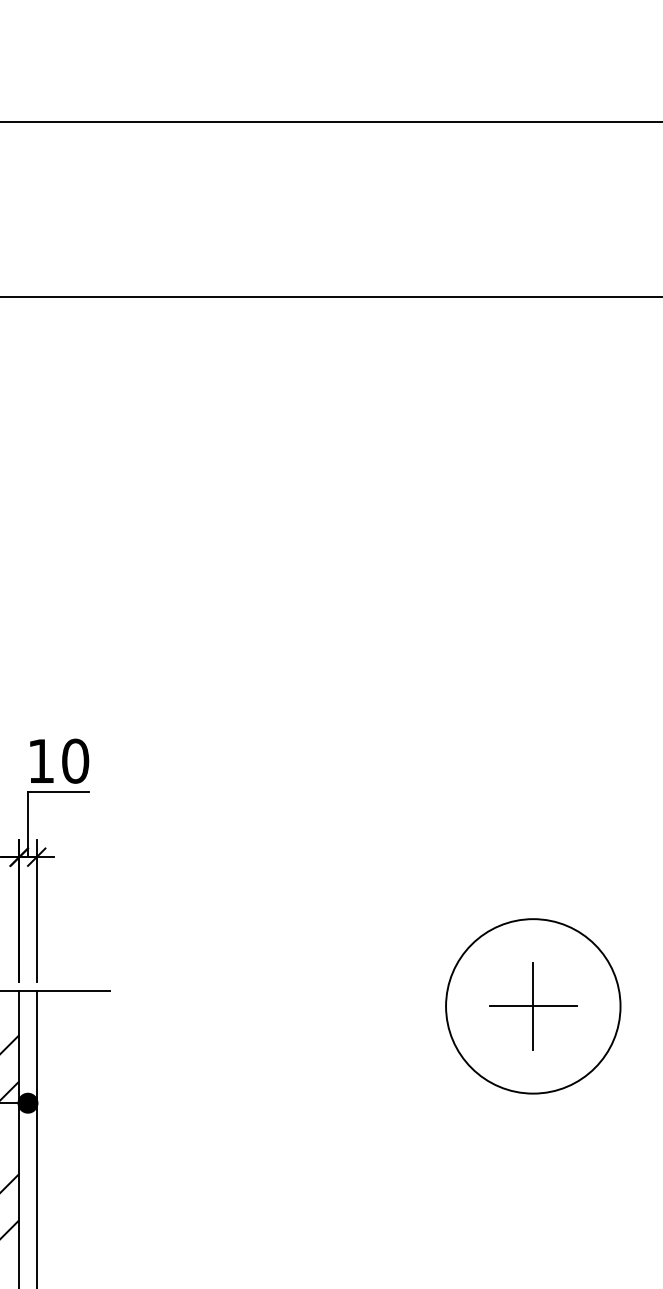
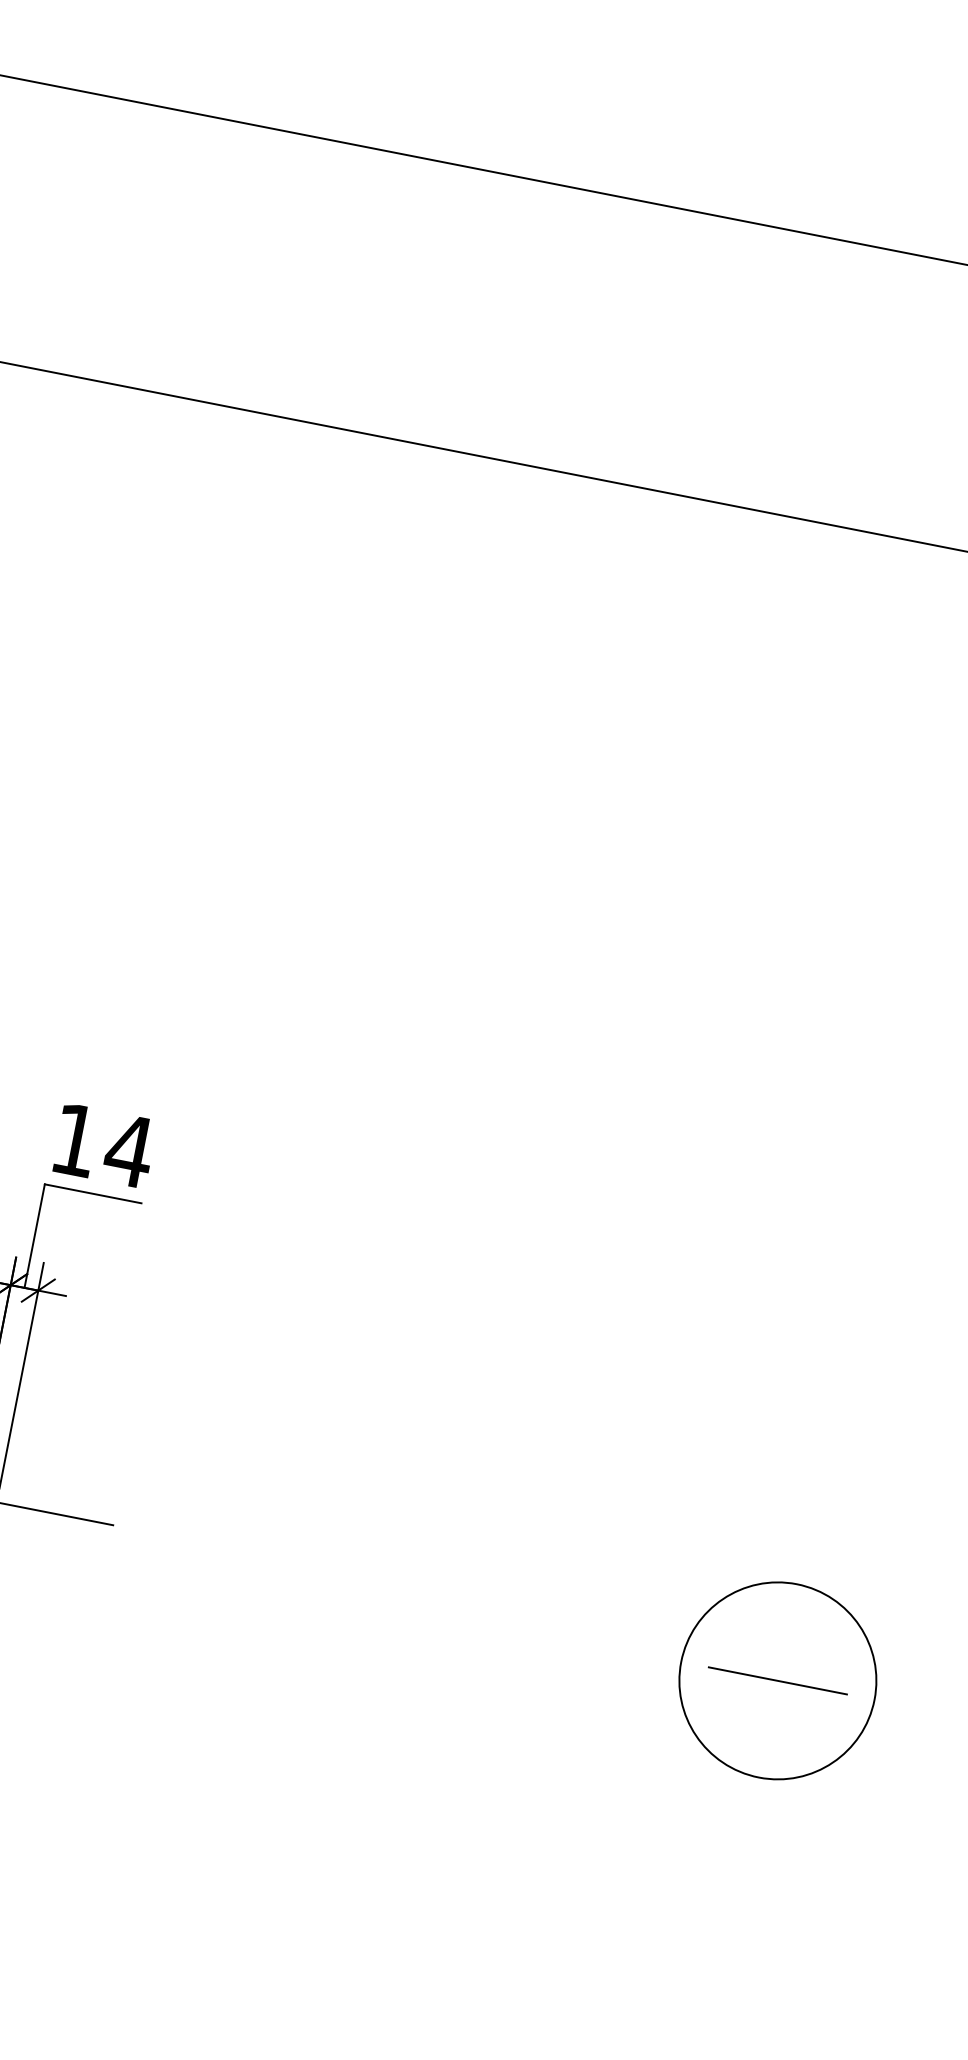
text: (75, 760) -> (129, 1149), 10 -> 14
circle: (533, 1006) -> (778, 1681), size x0.7
line: (533, 1006) -> (778, 1681), removed

